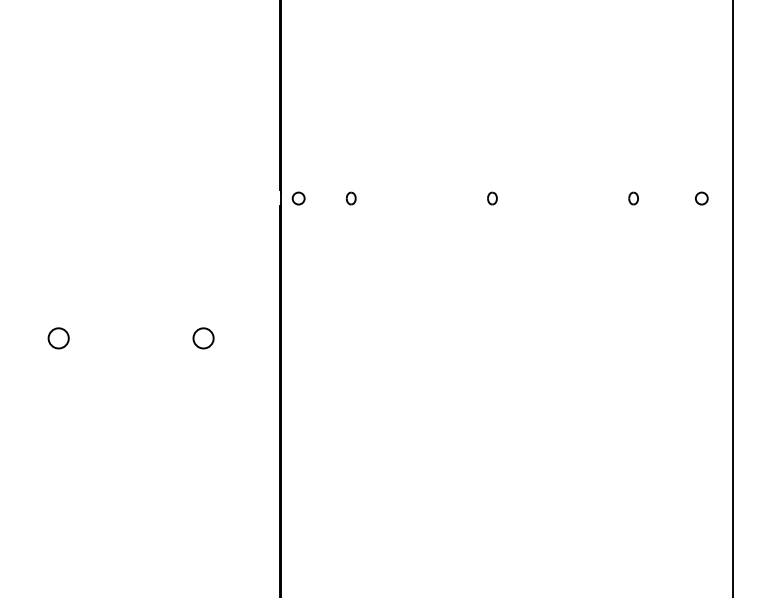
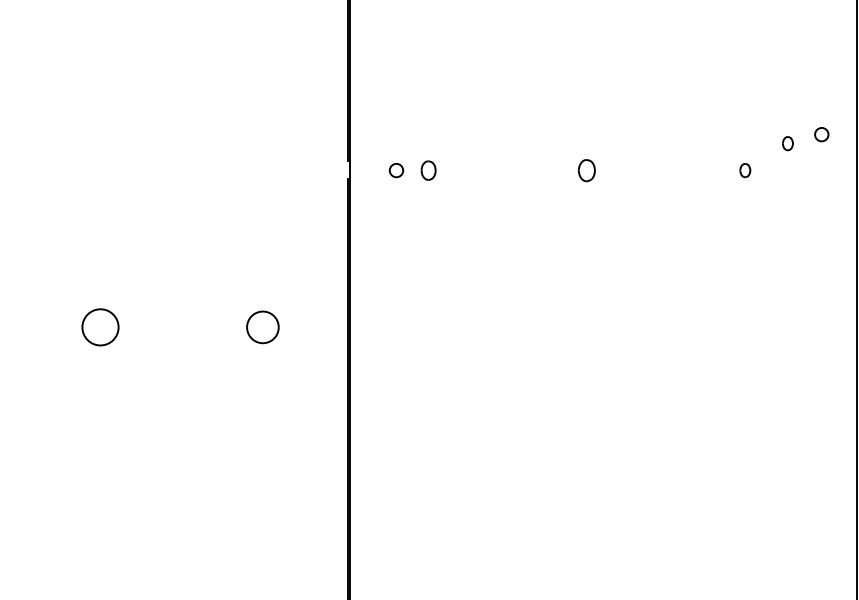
part: (671, 174) -> (787, 143), added
circle: (298, 198) -> (396, 170), moved
part: (350, 198) -> (427, 170), size x1.4
part: (492, 198) -> (586, 170), size x1.6
circle: (701, 198) -> (821, 134), moved
circle: (58, 338) -> (100, 327), size x1.6
circle: (203, 338) -> (262, 327), size x1.4

